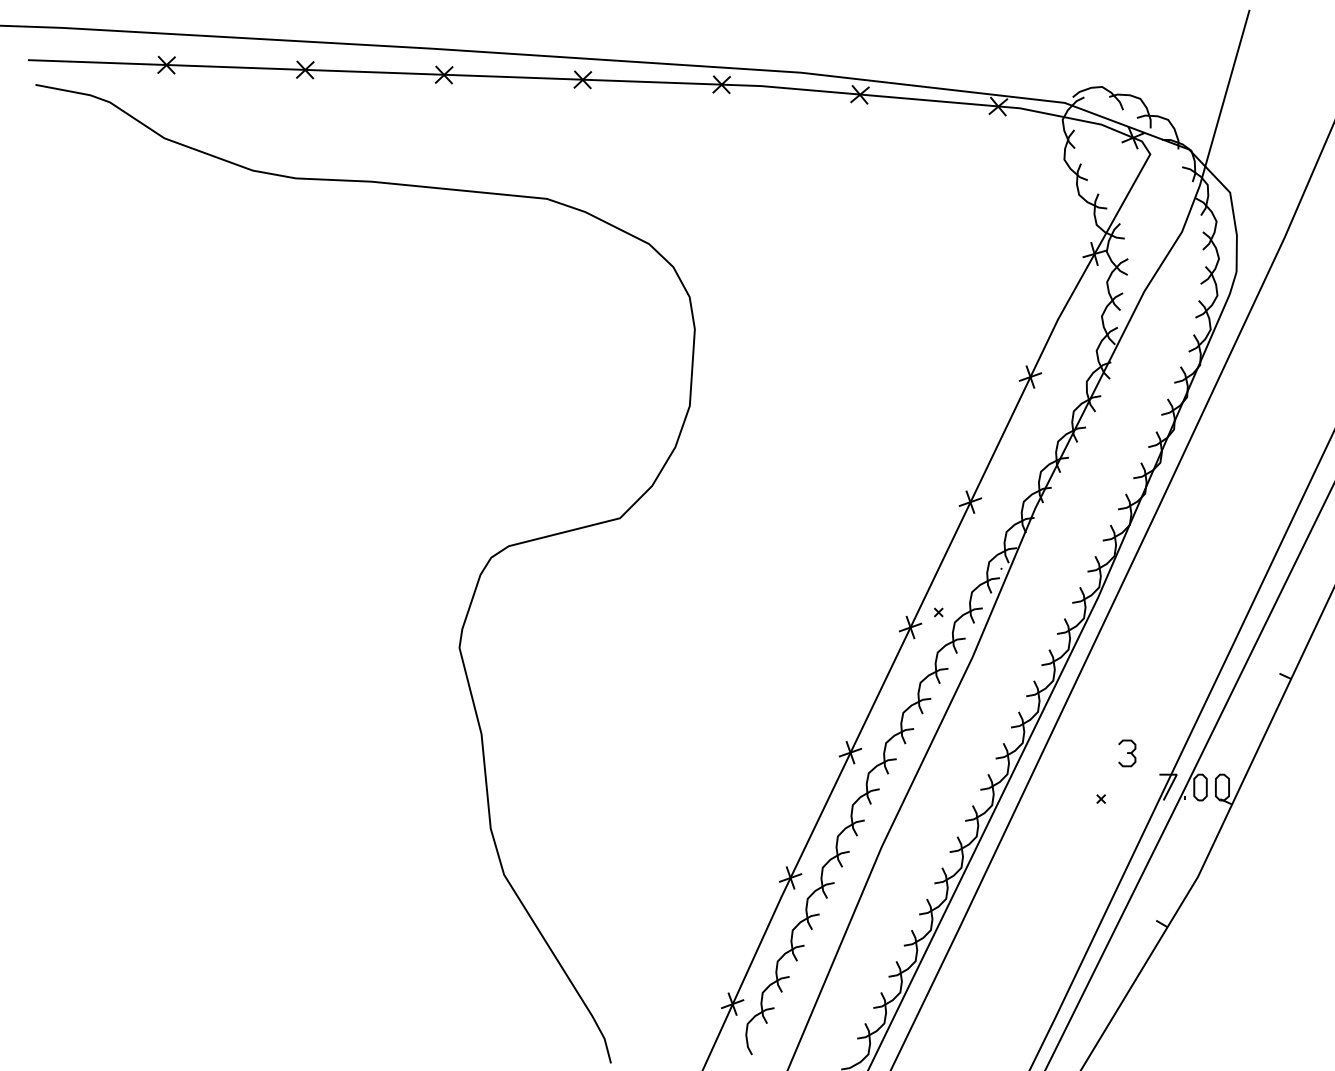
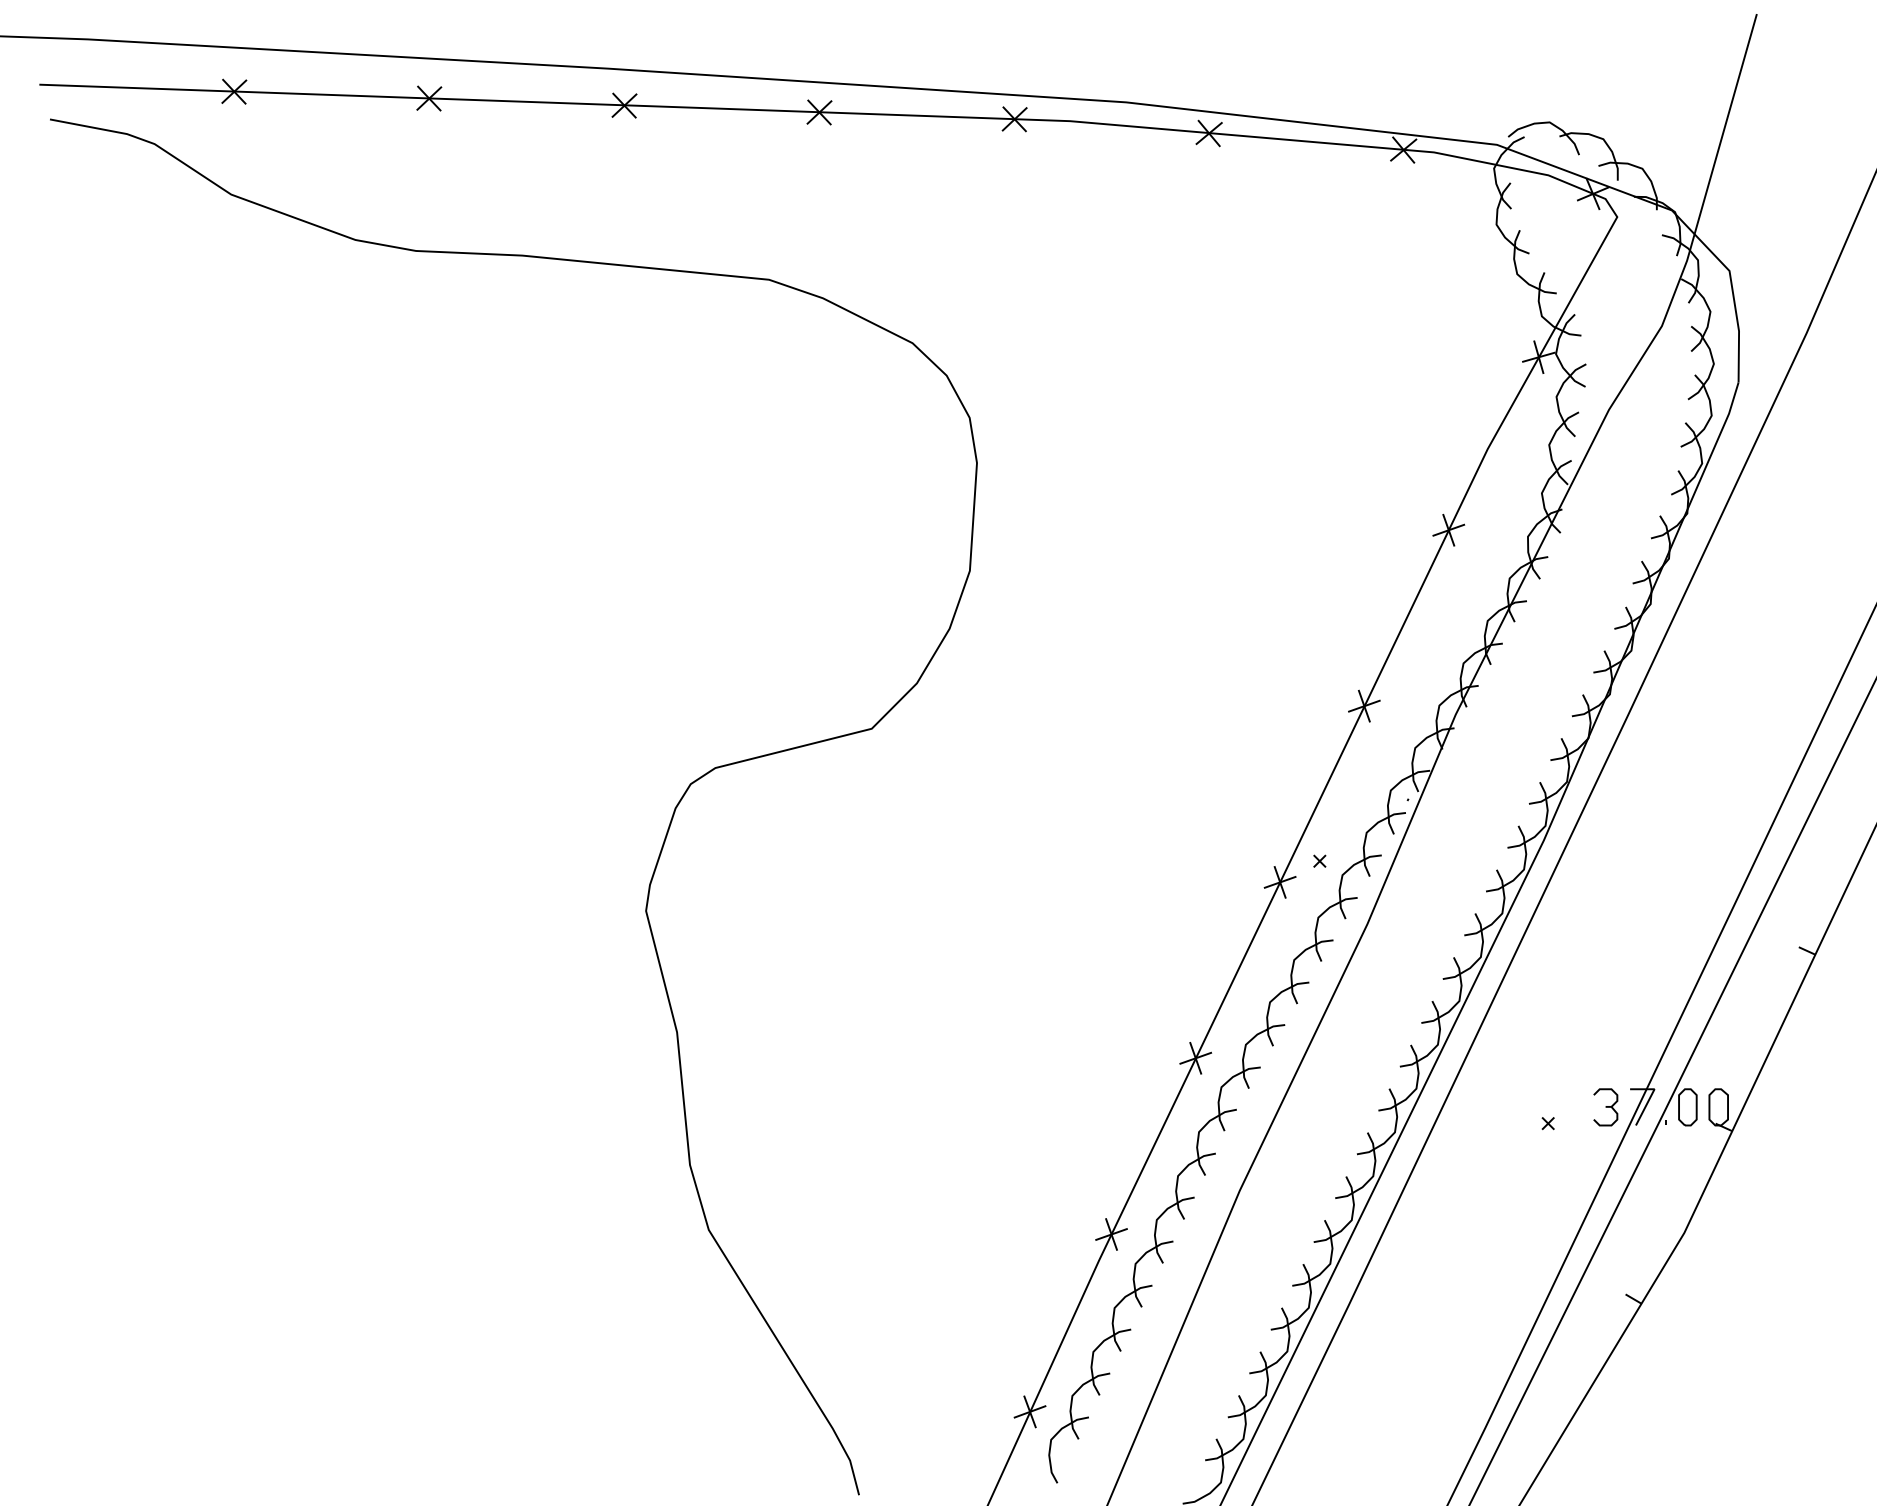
part: (1126, 753) -> (1605, 1107), moved

